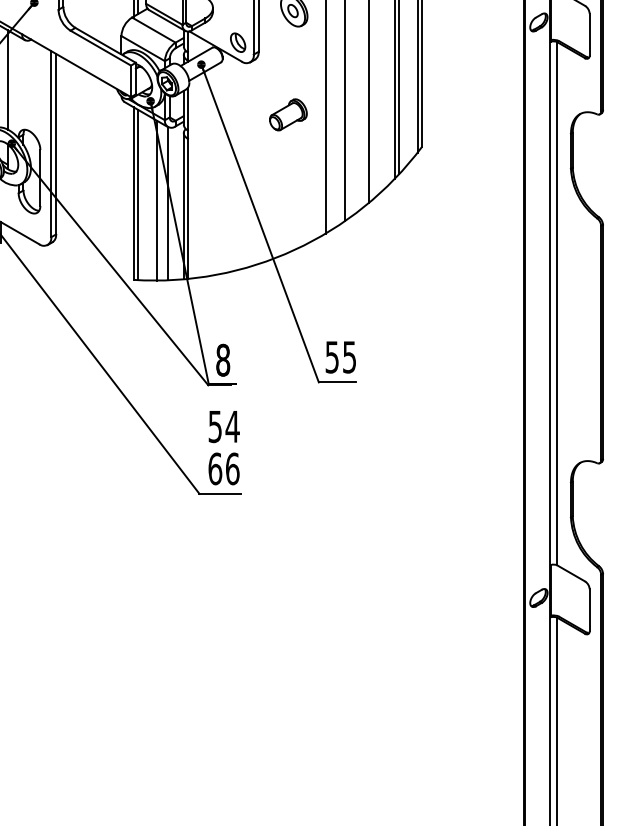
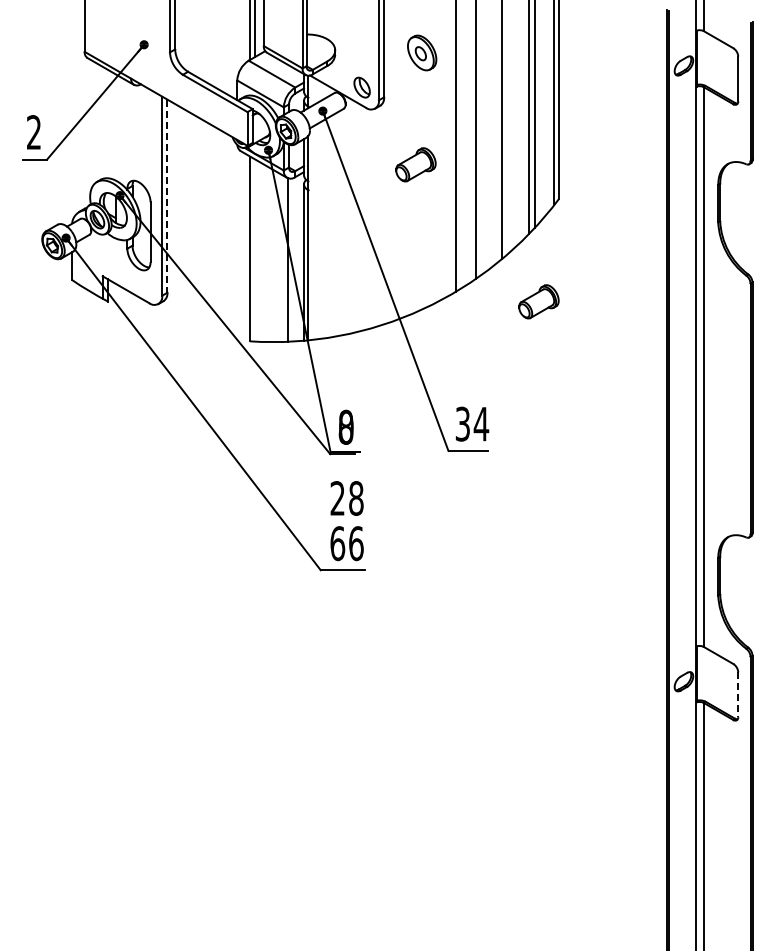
line: (7, 79) -> (115, 127), removed
line: (56, 144) -> (167, 196), solid -> dashed
line: (138, 194) -> (255, 250), removed
line: (157, 200) -> (275, 256), removed
part: (402, 242) -> (538, 301), added
text: (341, 356) -> (472, 423), 55 -> 34
text: (223, 359) -> (346, 426), 8 -> 0
text: (224, 426) -> (347, 498), 54 -> 28
line: (589, 610) -> (738, 695), solid -> dashed

